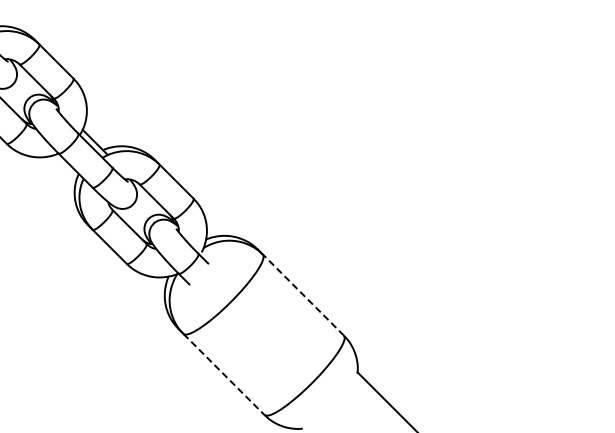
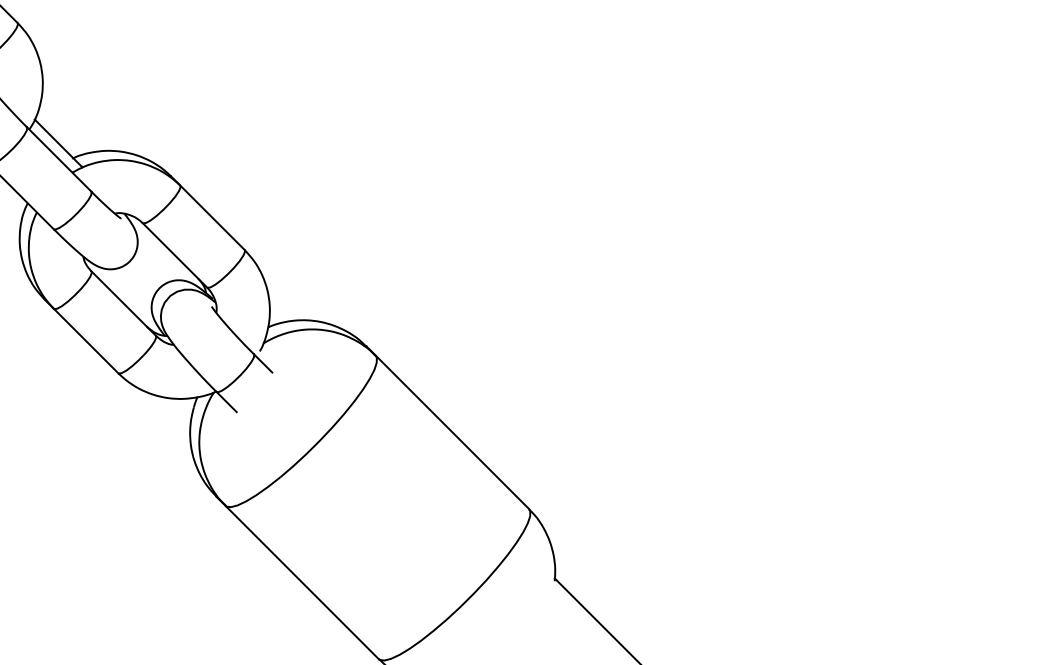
line: (303, 294) -> (452, 431), dashed -> solid
line: (224, 374) -> (303, 582), dashed -> solid

